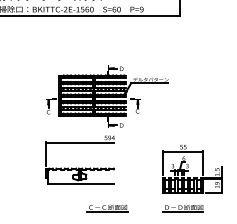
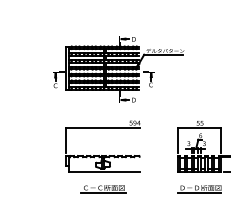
part: (79, 167) -> (102, 154), moved
part: (107, 208) -> (103, 189), moved

